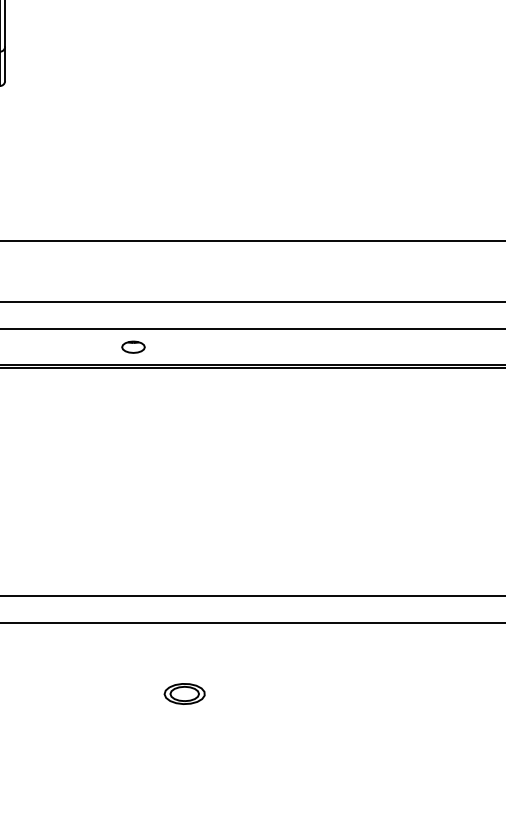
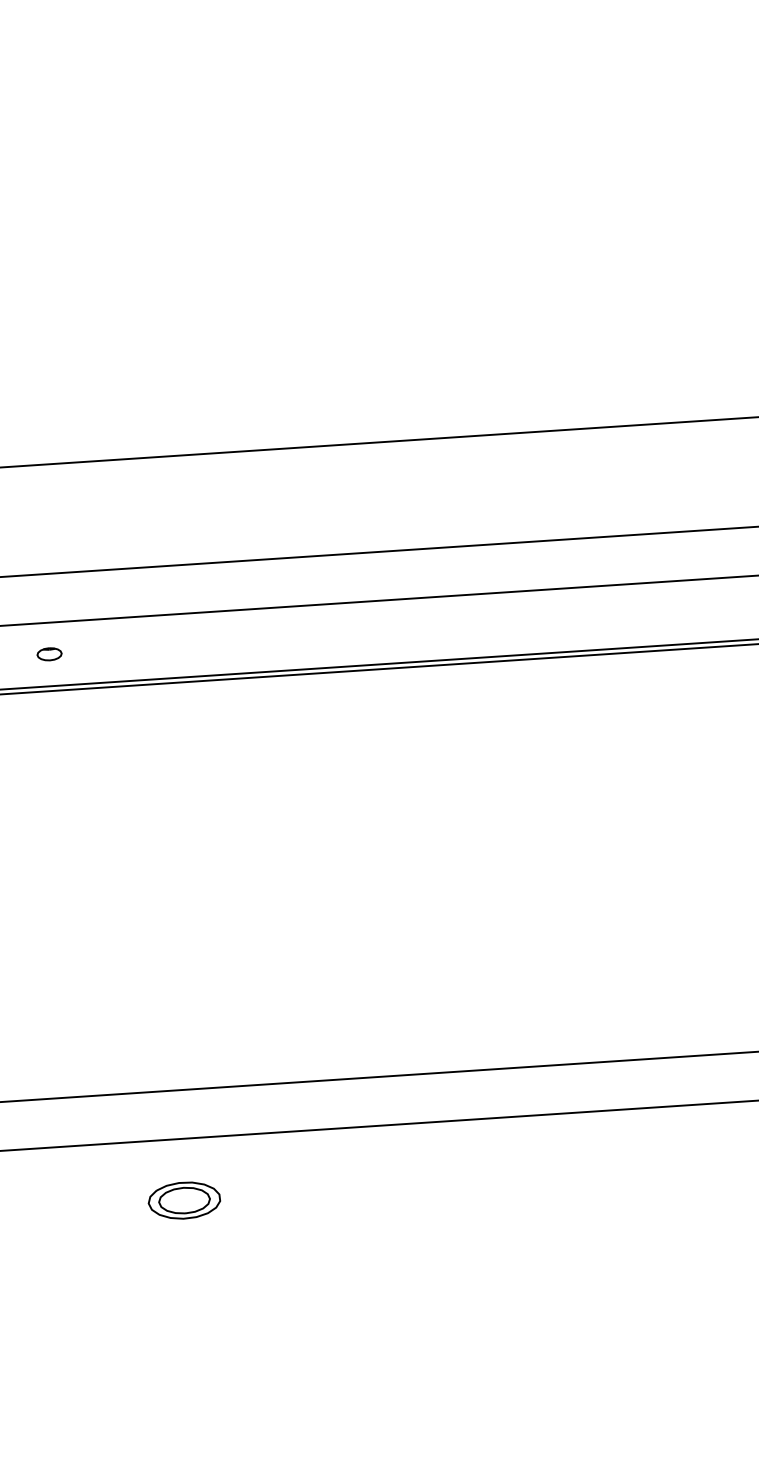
part: (133, 346) -> (49, 653), size x0.6
part: (184, 693) -> (184, 1199), moved

